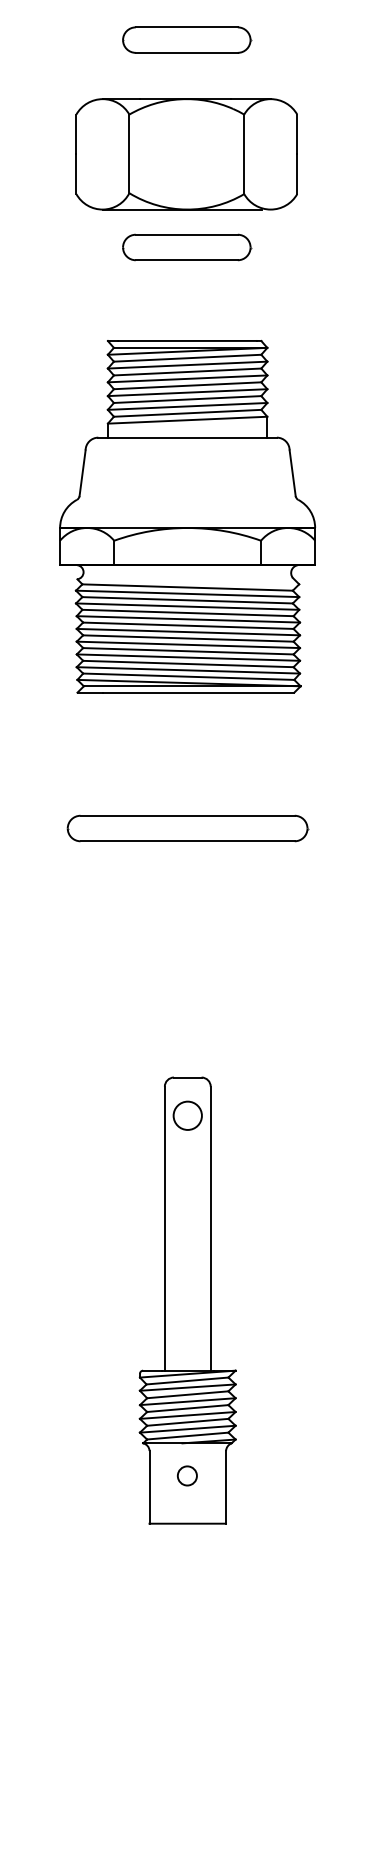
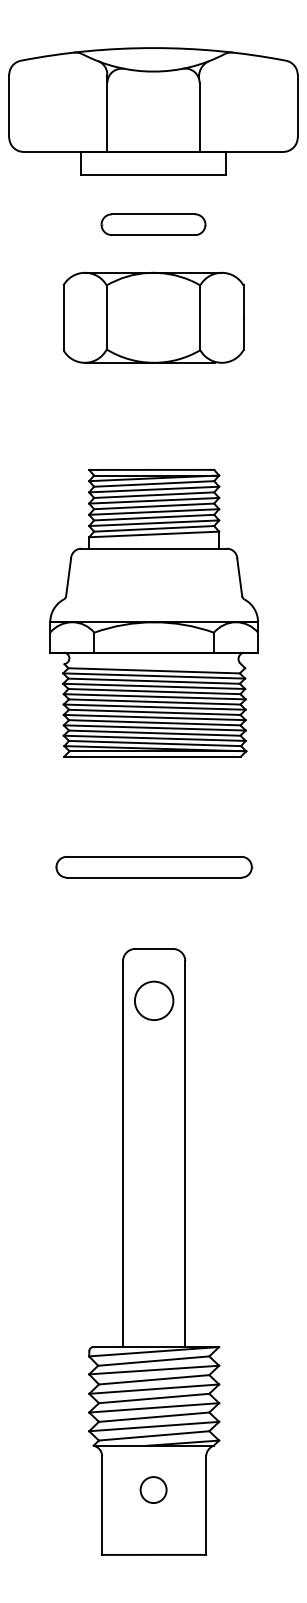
part: (186, 247) -> (153, 393), removed
part: (188, 1300) -> (154, 1251), size x1.67

